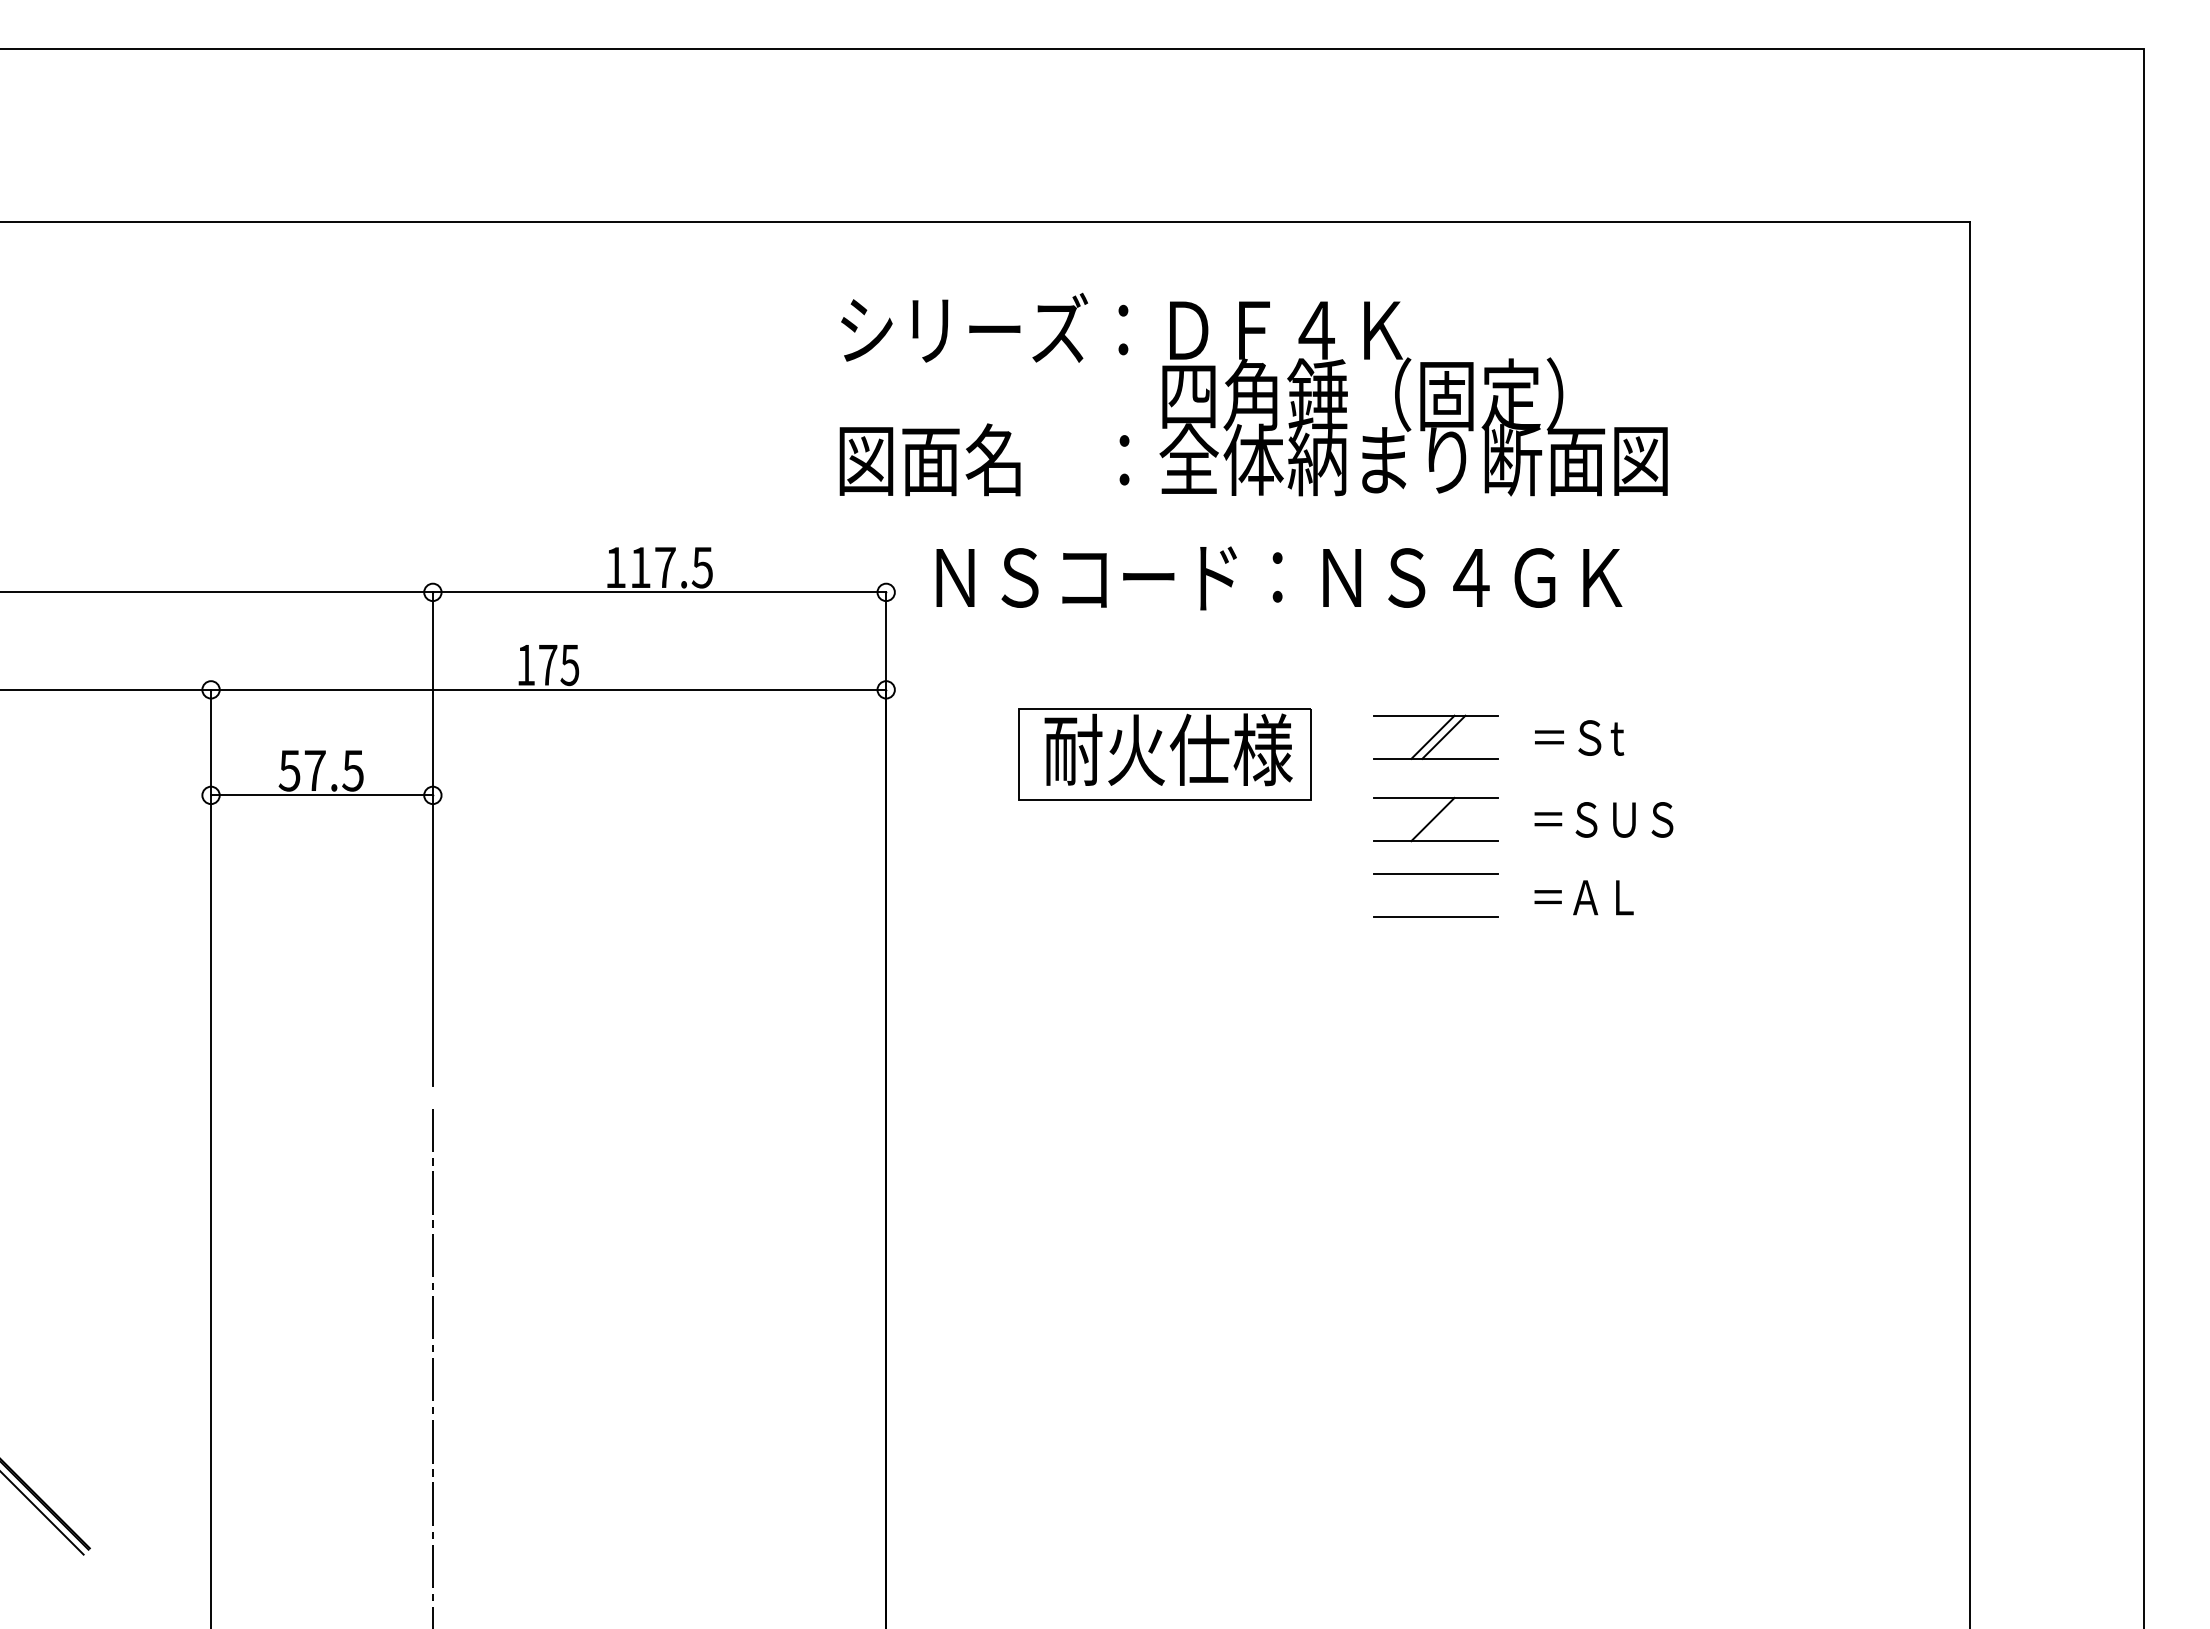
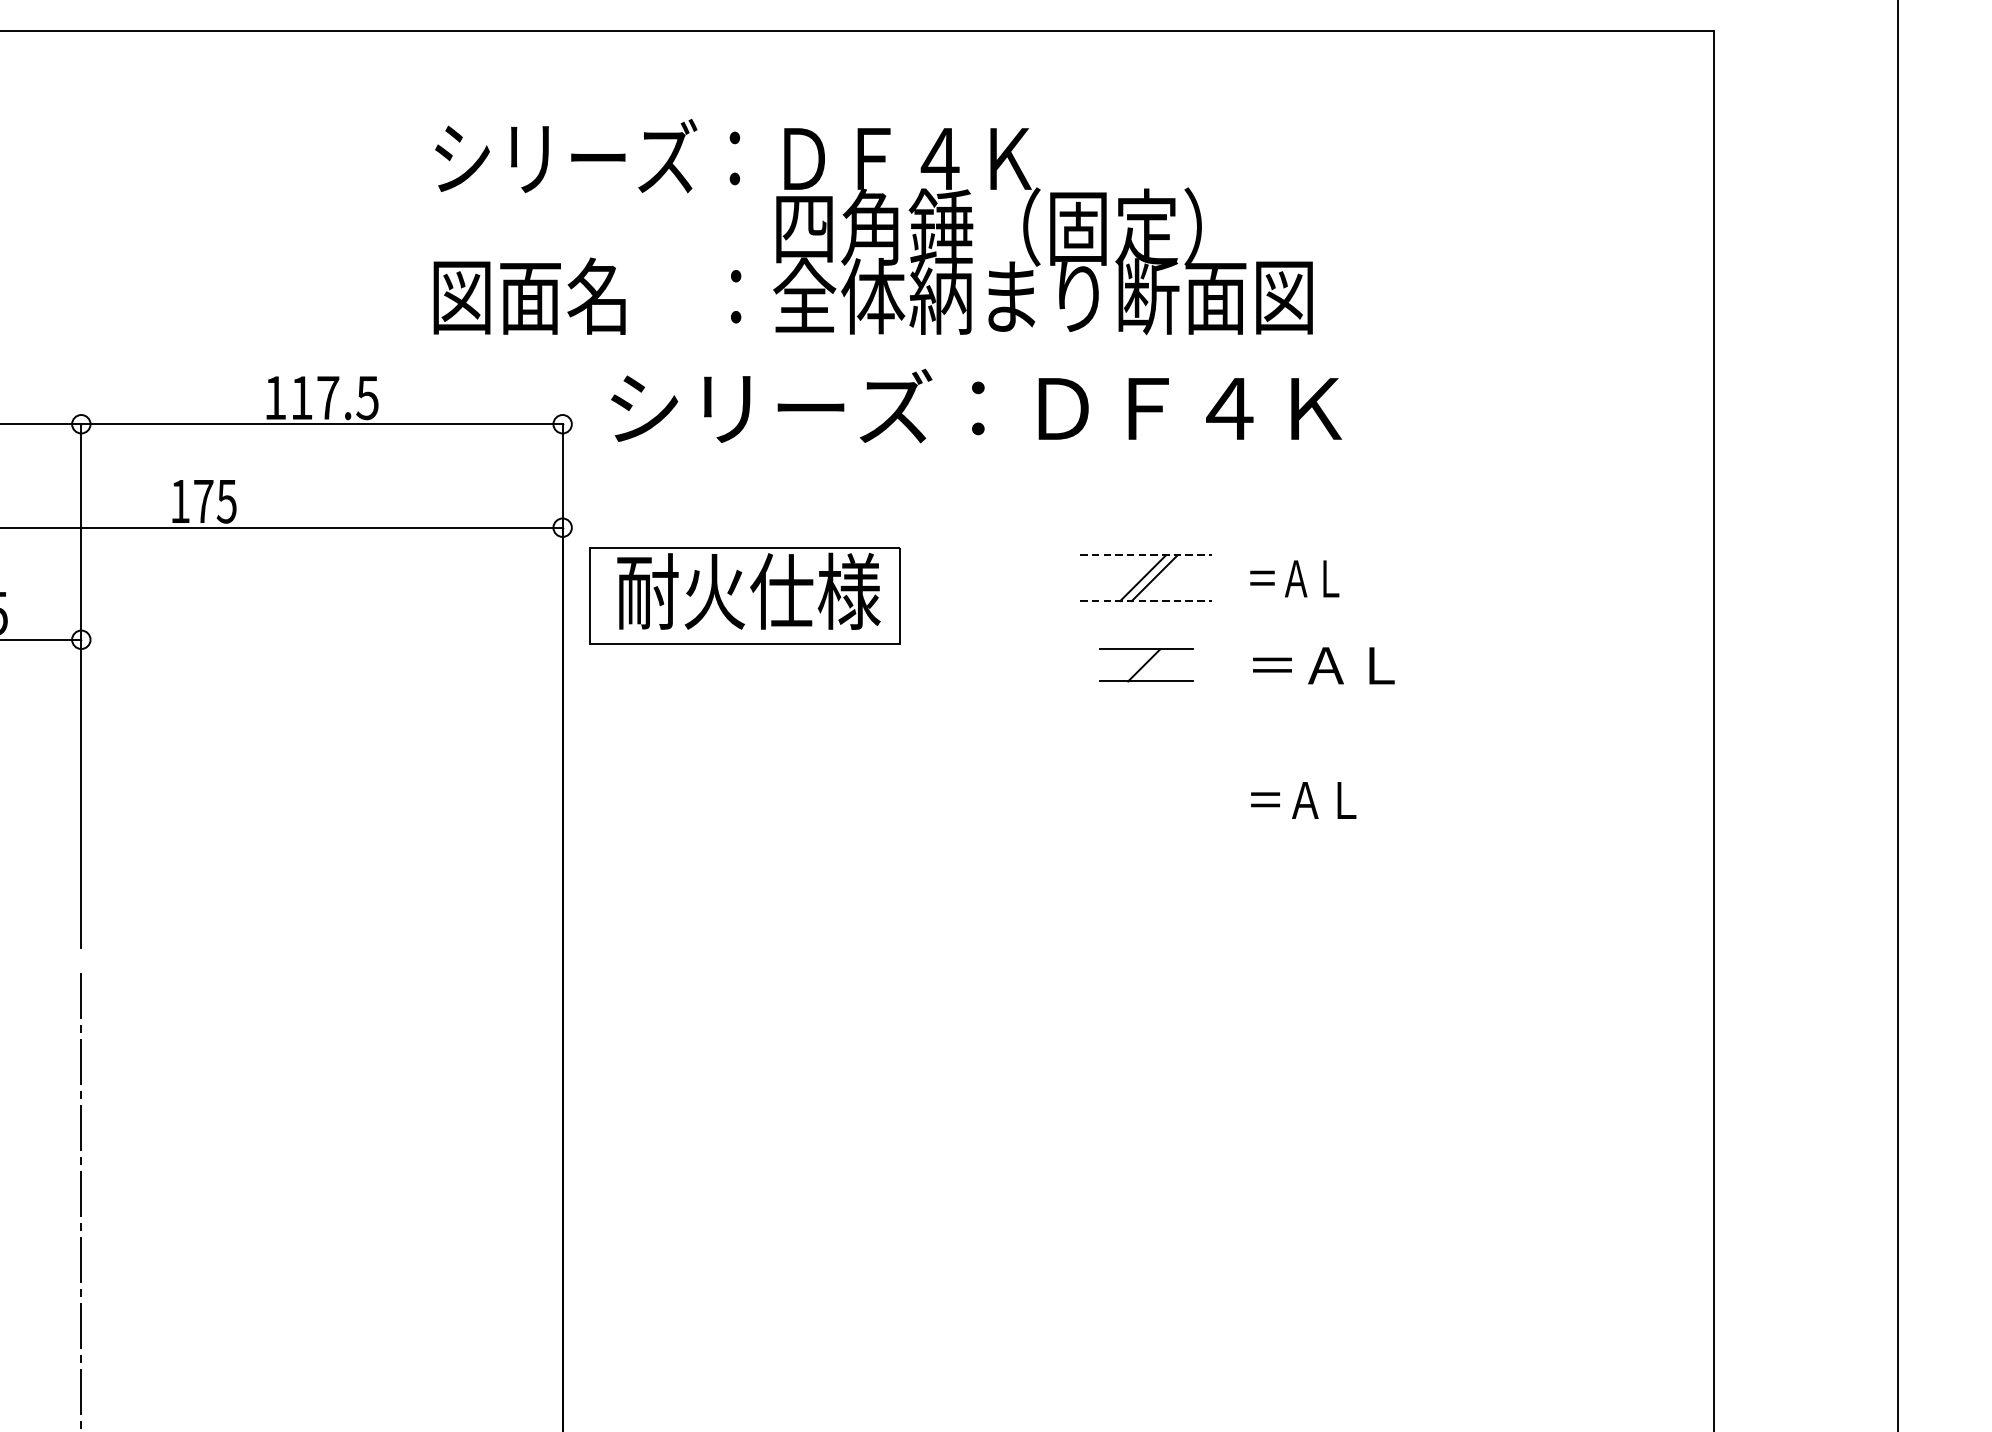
text: (1253, 394) -> (873, 226), moved
text: (1276, 575) -> (977, 406), ＮＳコード：ＮＳ４ＧＫ -> シリーズ：ＤＦ４Ｋ
line: (1436, 715) -> (1146, 554), solid -> dashed
text: (1578, 737) -> (1297, 578), ＝Ｓt -> ＝ＡＬ
part: (1164, 754) -> (744, 596), moved
line: (1436, 758) -> (1146, 600), solid -> dashed
part: (1435, 819) -> (1145, 665), size x0.7
text: (1603, 819) -> (1324, 665), ＝ＳＵＳ -> ＝ＡＬ
line: (1435, 874) -> (1145, 723), removed
text: (1583, 897) -> (1303, 800), moved
line: (1435, 917) -> (1145, 769), removed

